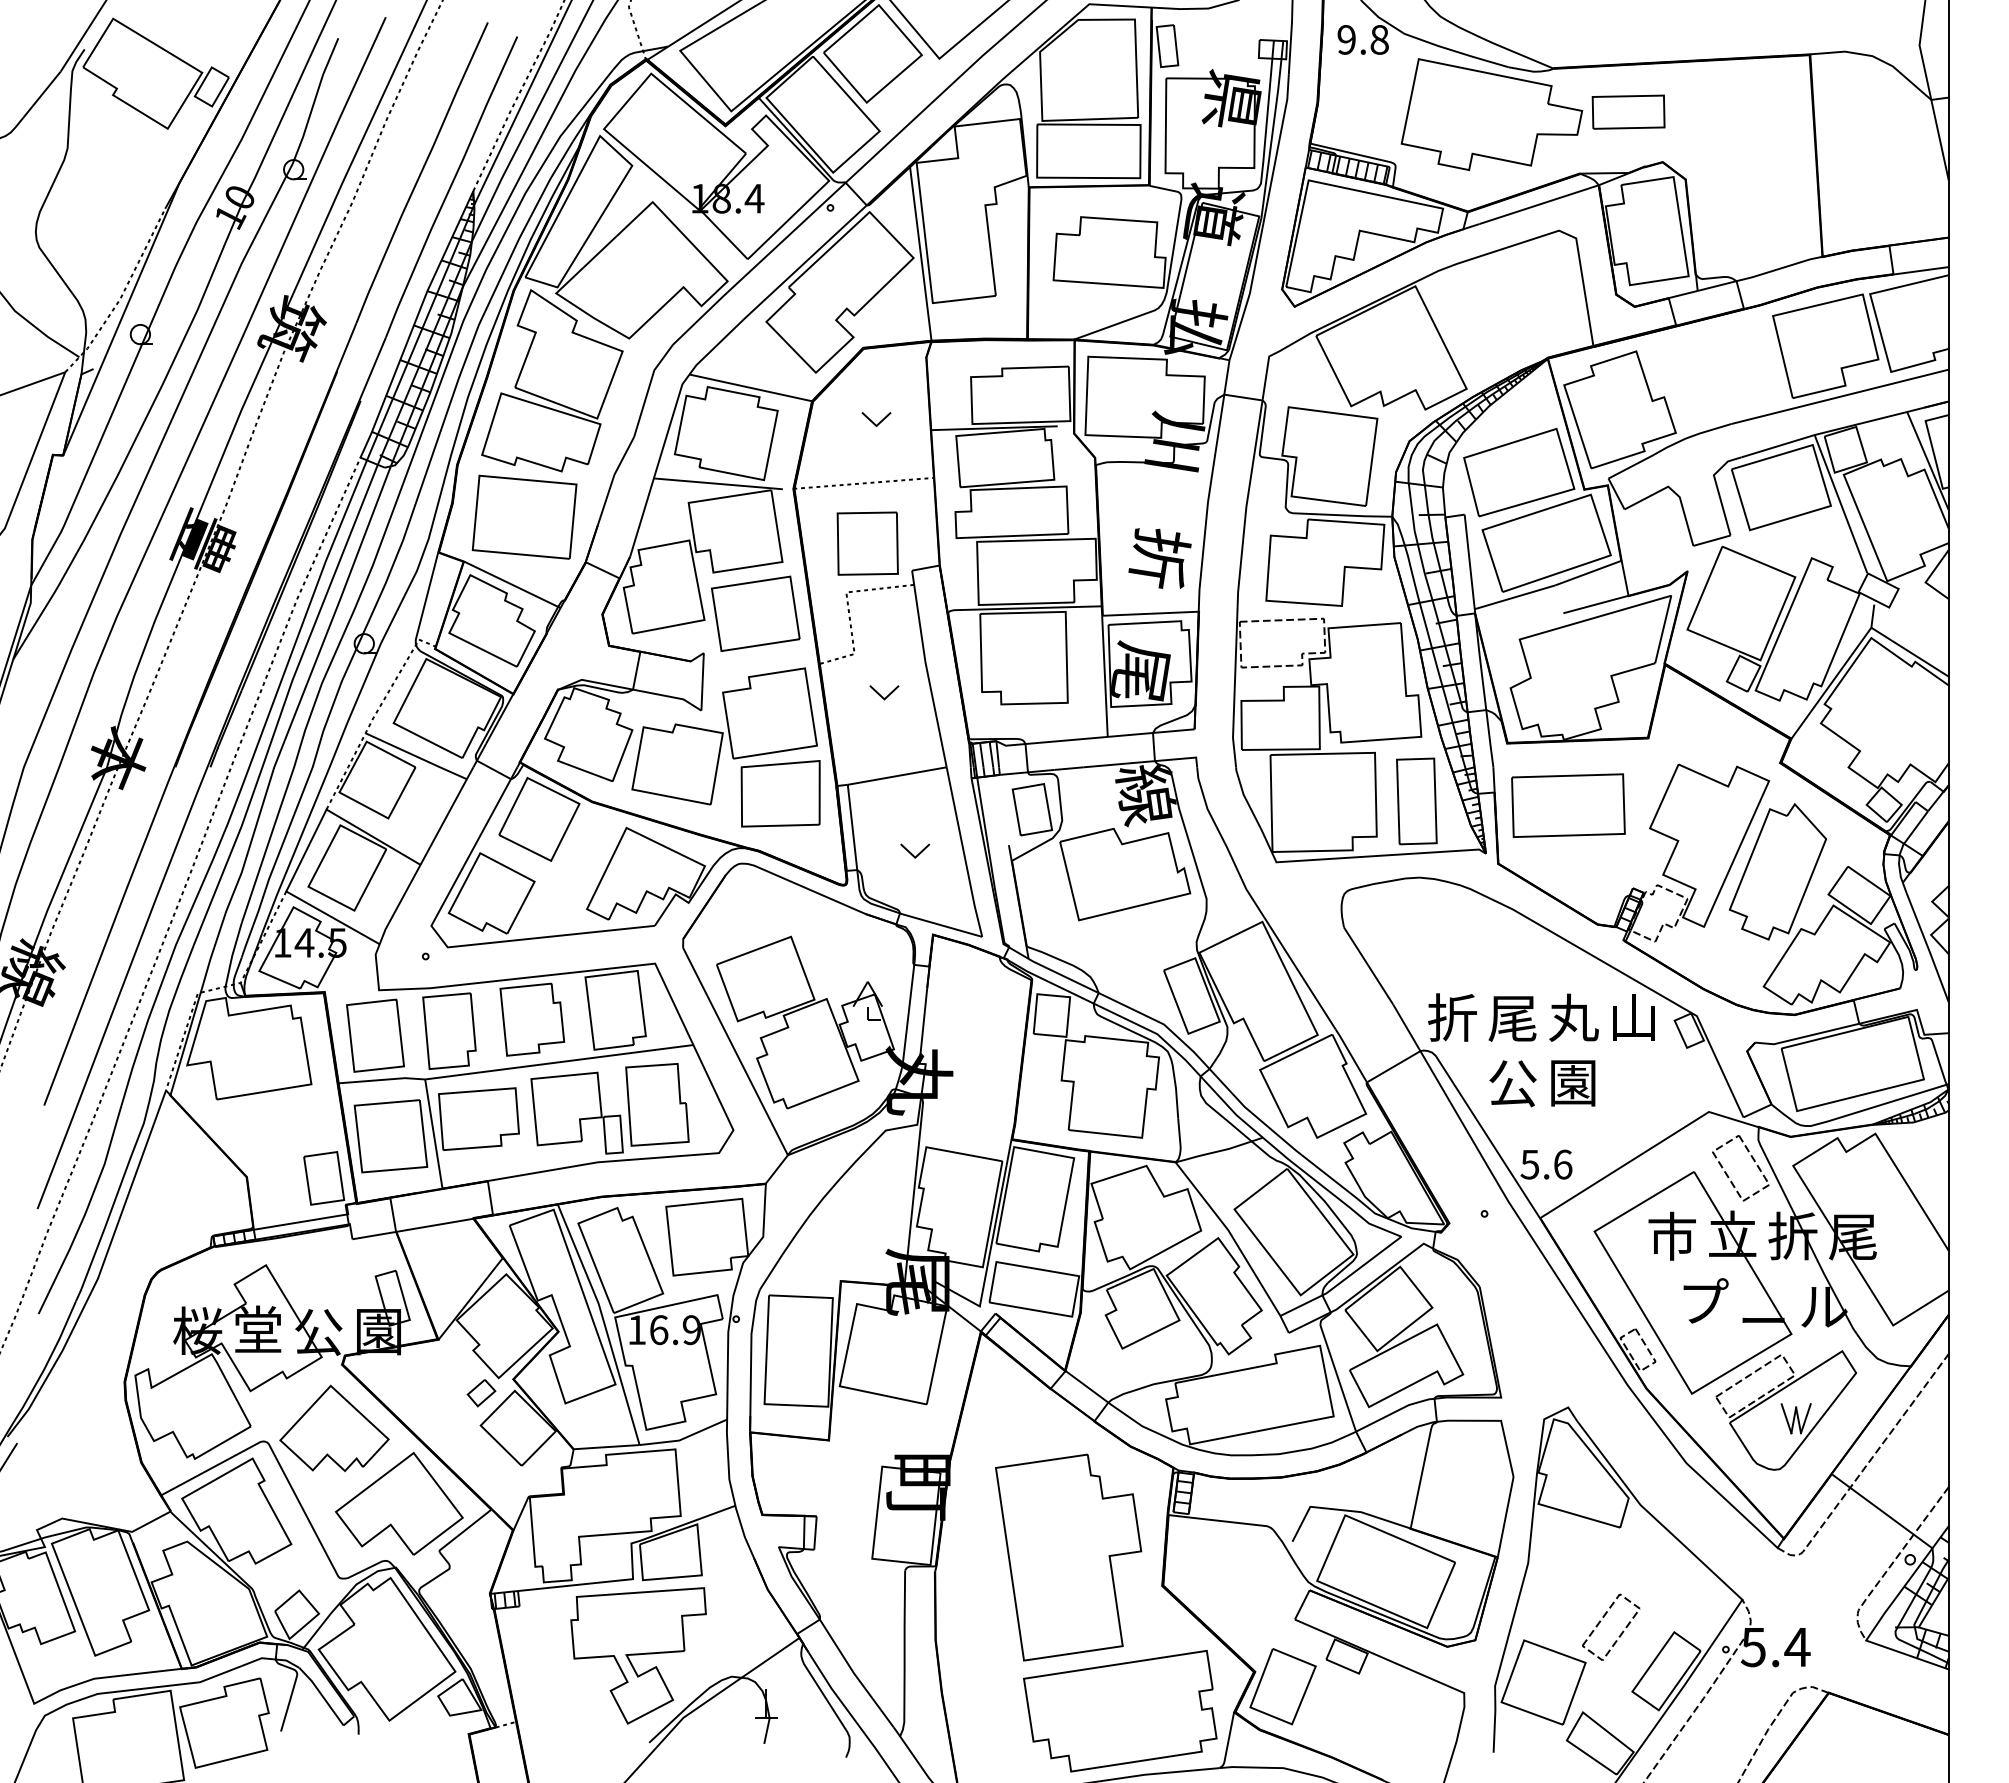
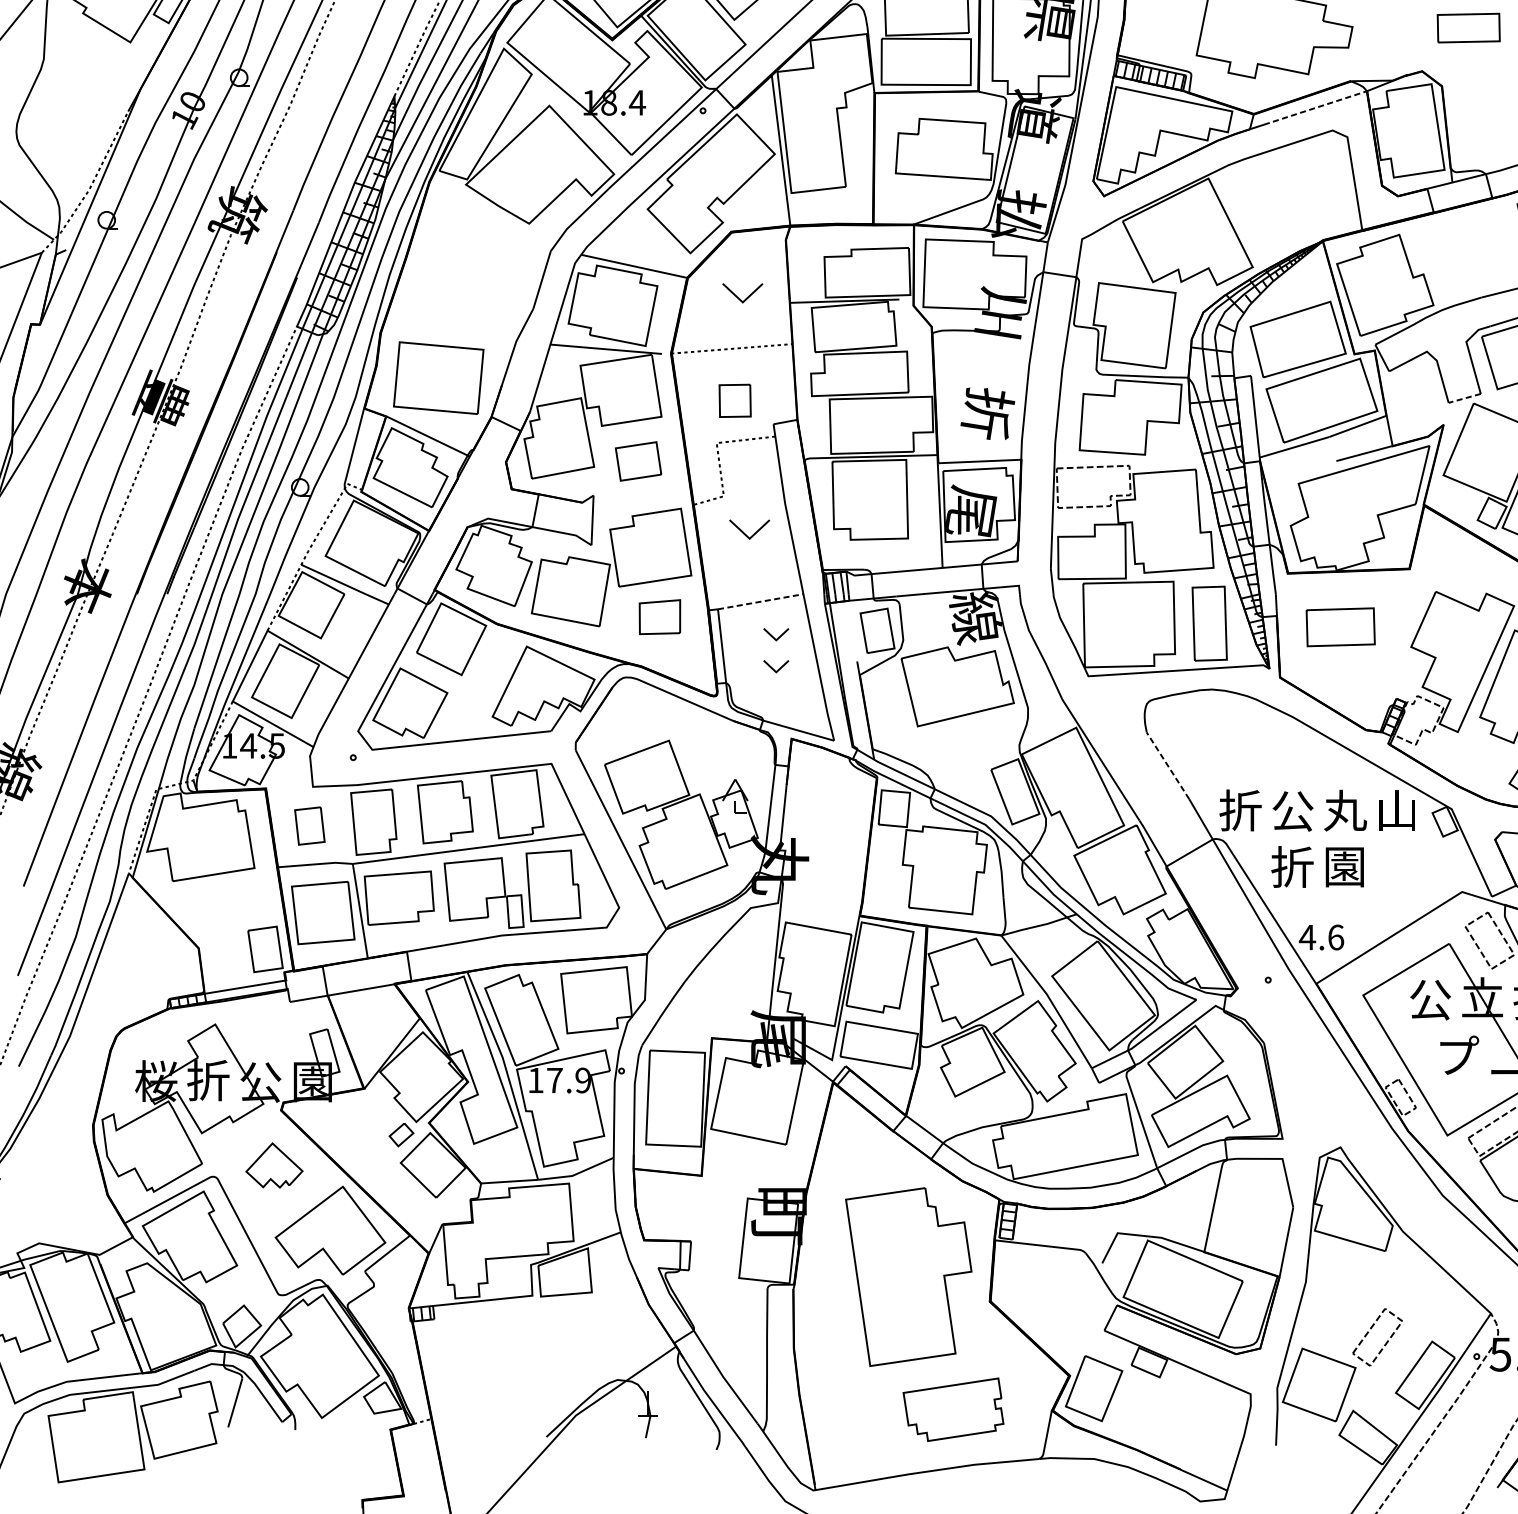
part: (1628, 111) -> (1468, 27), moved
line: (1539, 204) -> (1315, 107), solid -> dashed
part: (552, 380) -> (462, 259), removed
part: (876, 419) -> (742, 293), size x1.6
line: (1711, 540) -> (1464, 398), solid -> dashed
part: (867, 543) -> (735, 400), size x0.6
part: (755, 613) -> (638, 461), size x0.6
part: (884, 692) -> (749, 529), size x1.6
line: (897, 775) -> (760, 601), solid -> dashed
part: (780, 793) -> (659, 616), size x0.6
part: (1568, 805) -> (1340, 627), size x0.7
part: (915, 813) -> (776, 634), added
line: (1368, 965) -> (1167, 765), solid -> dashed
text: (1512, 1018) -> (1292, 811), 尾 -> 公
part: (375, 1035) -> (309, 825), size x0.6
text: (1512, 1082) -> (1292, 866), 公 -> 折
text: (1529, 1164) -> (1307, 937), 5.6 -> 4.6
text: (1672, 1235) -> (1430, 998), 市 -> 公
text: (257, 1329) -> (207, 1079), 堂 -> 折
text: (659, 1330) -> (555, 1080), 16.9 -> 17.9
part: (334, 1428) -> (274, 1165), size x0.6
part: (638, 1655) -> (537, 1361), removed
part: (1120, 1710) -> (953, 1409), size x0.6

